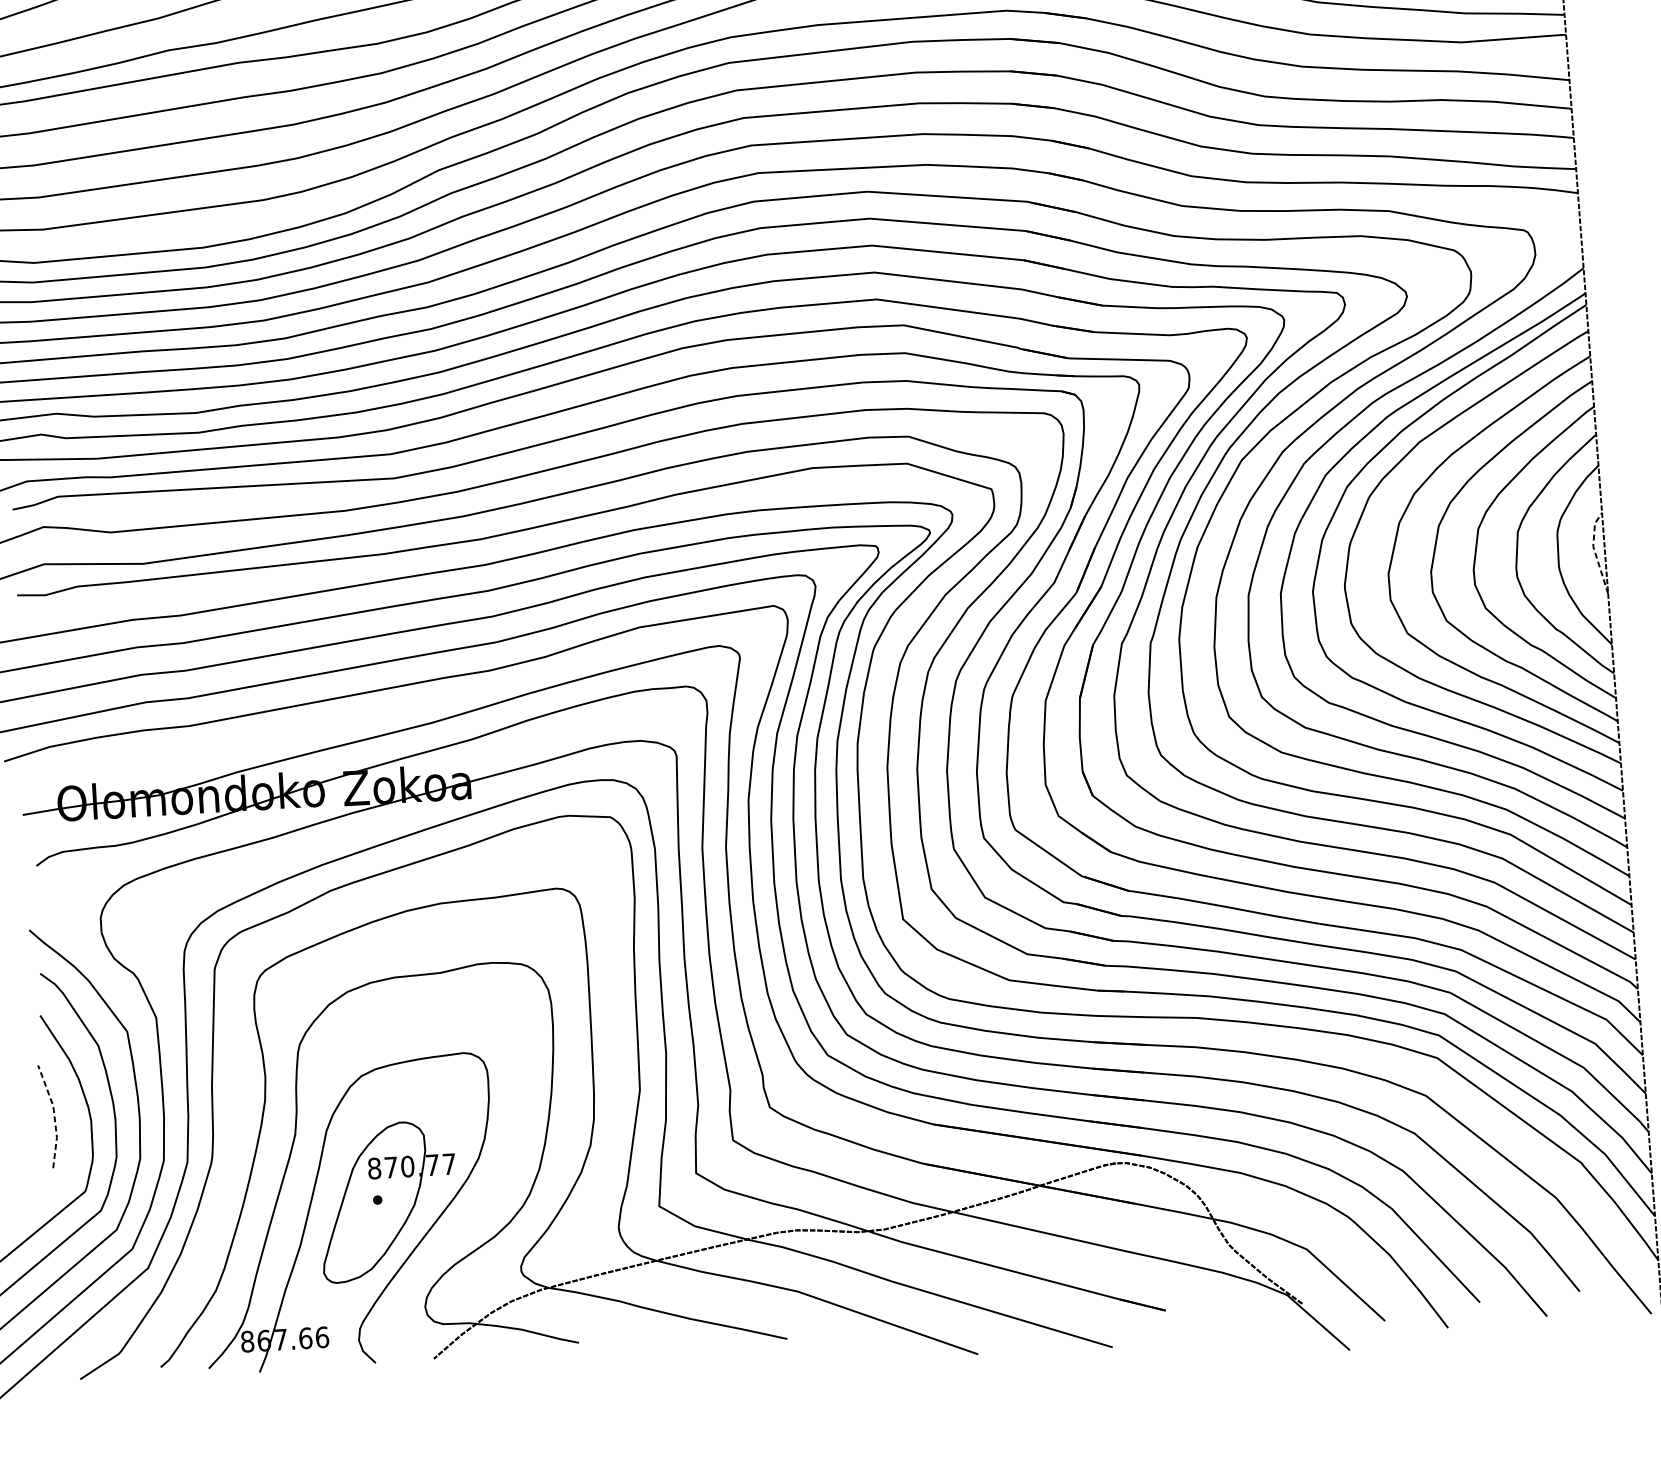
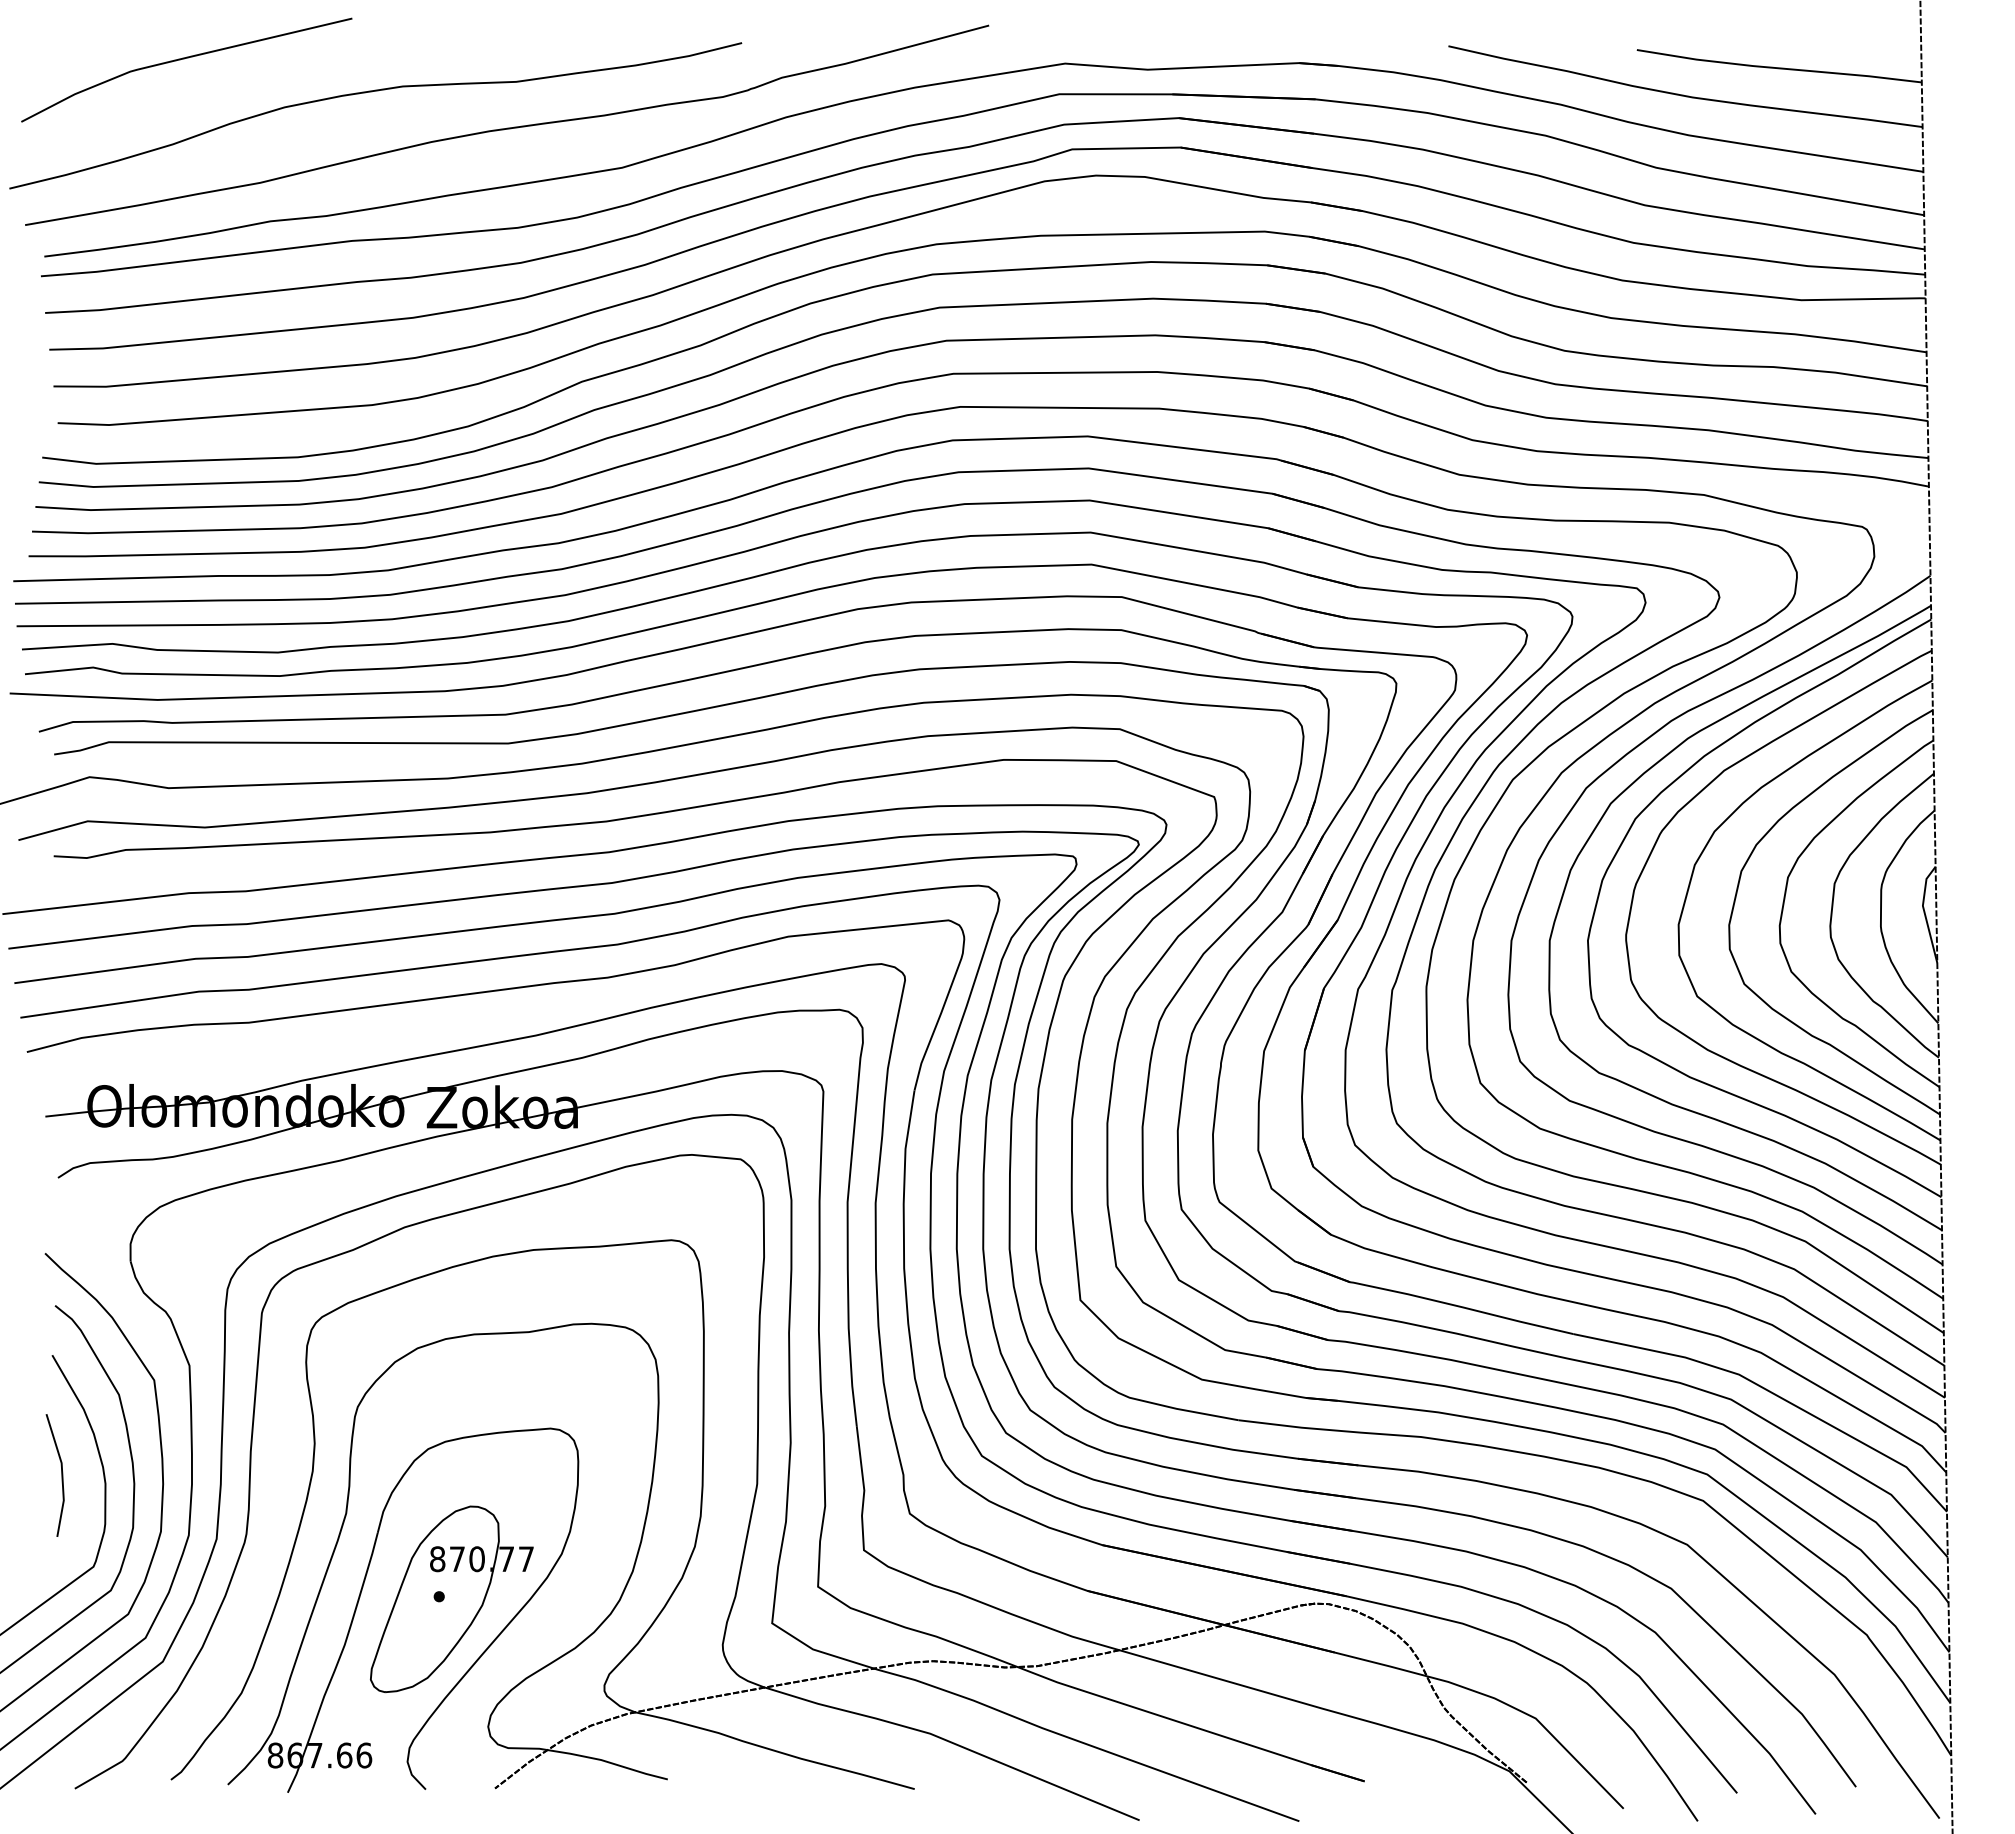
line: (1594, 551) -> (1924, 911), dashed -> solid
line: (54, 1115) -> (62, 1474), dashed -> solid

